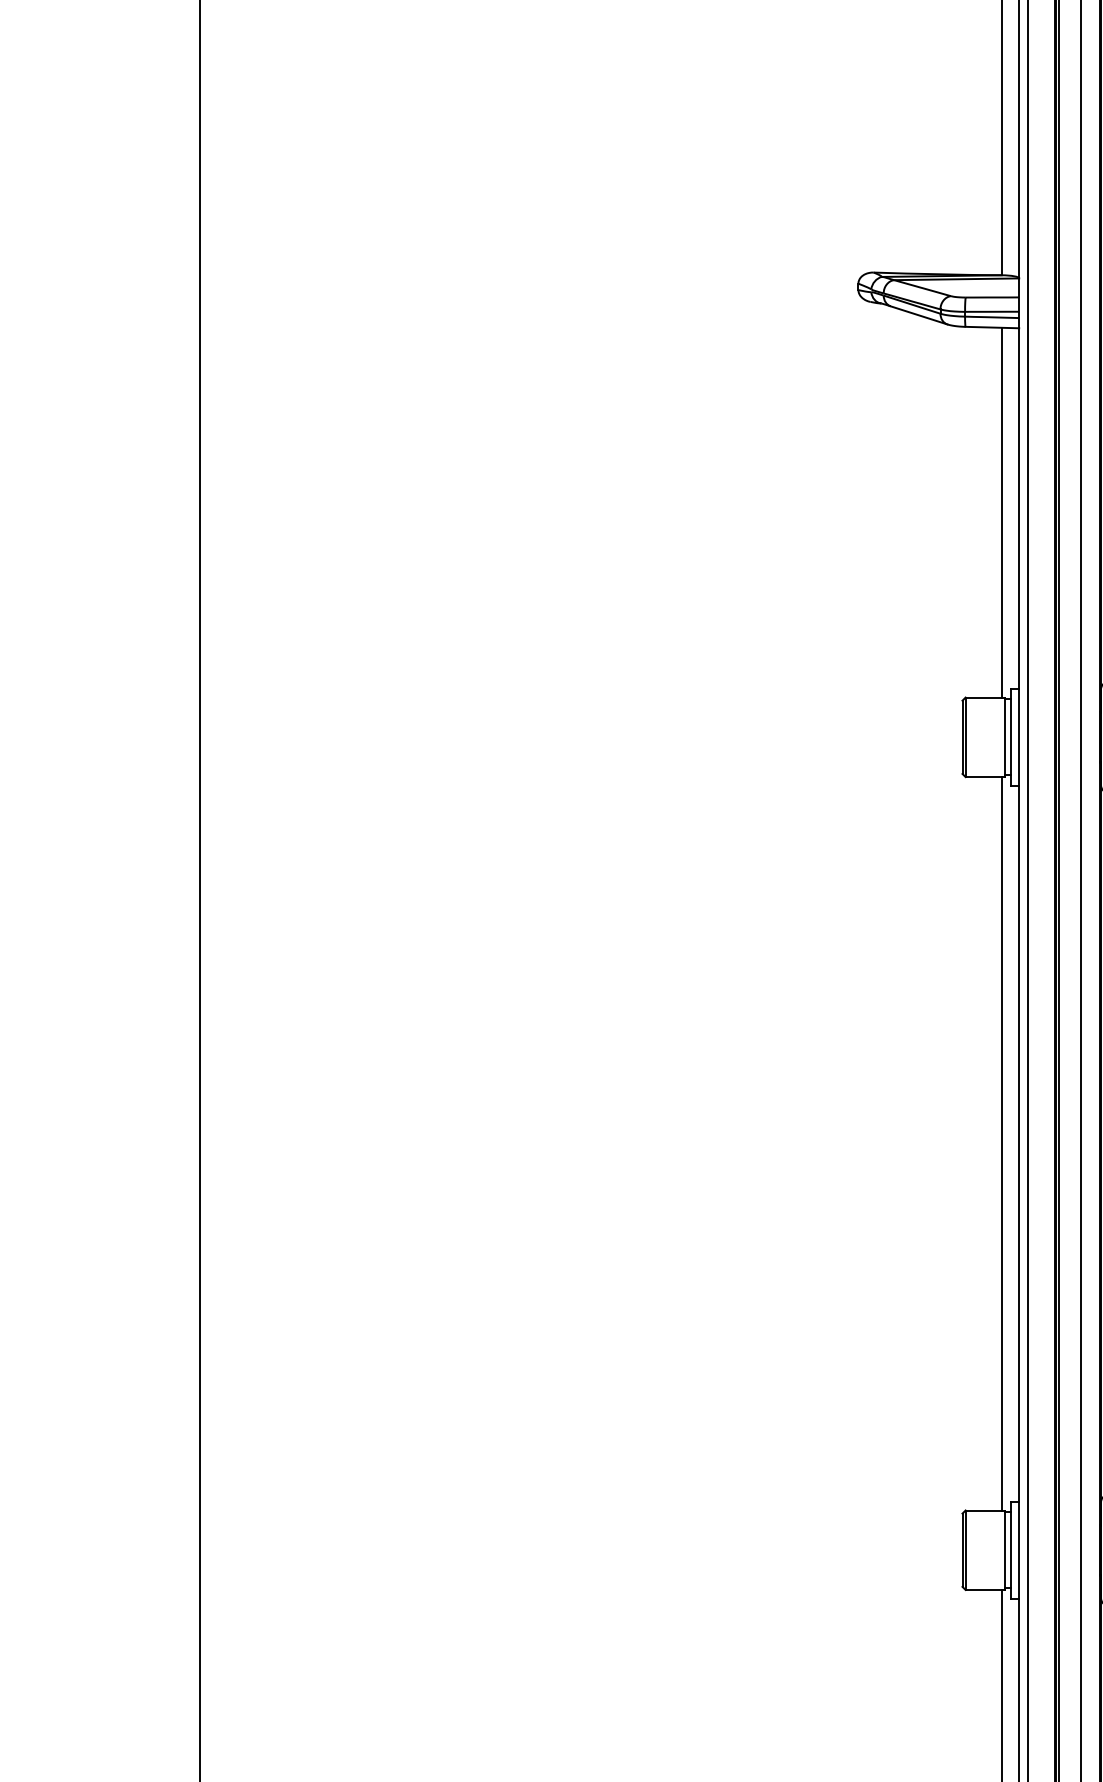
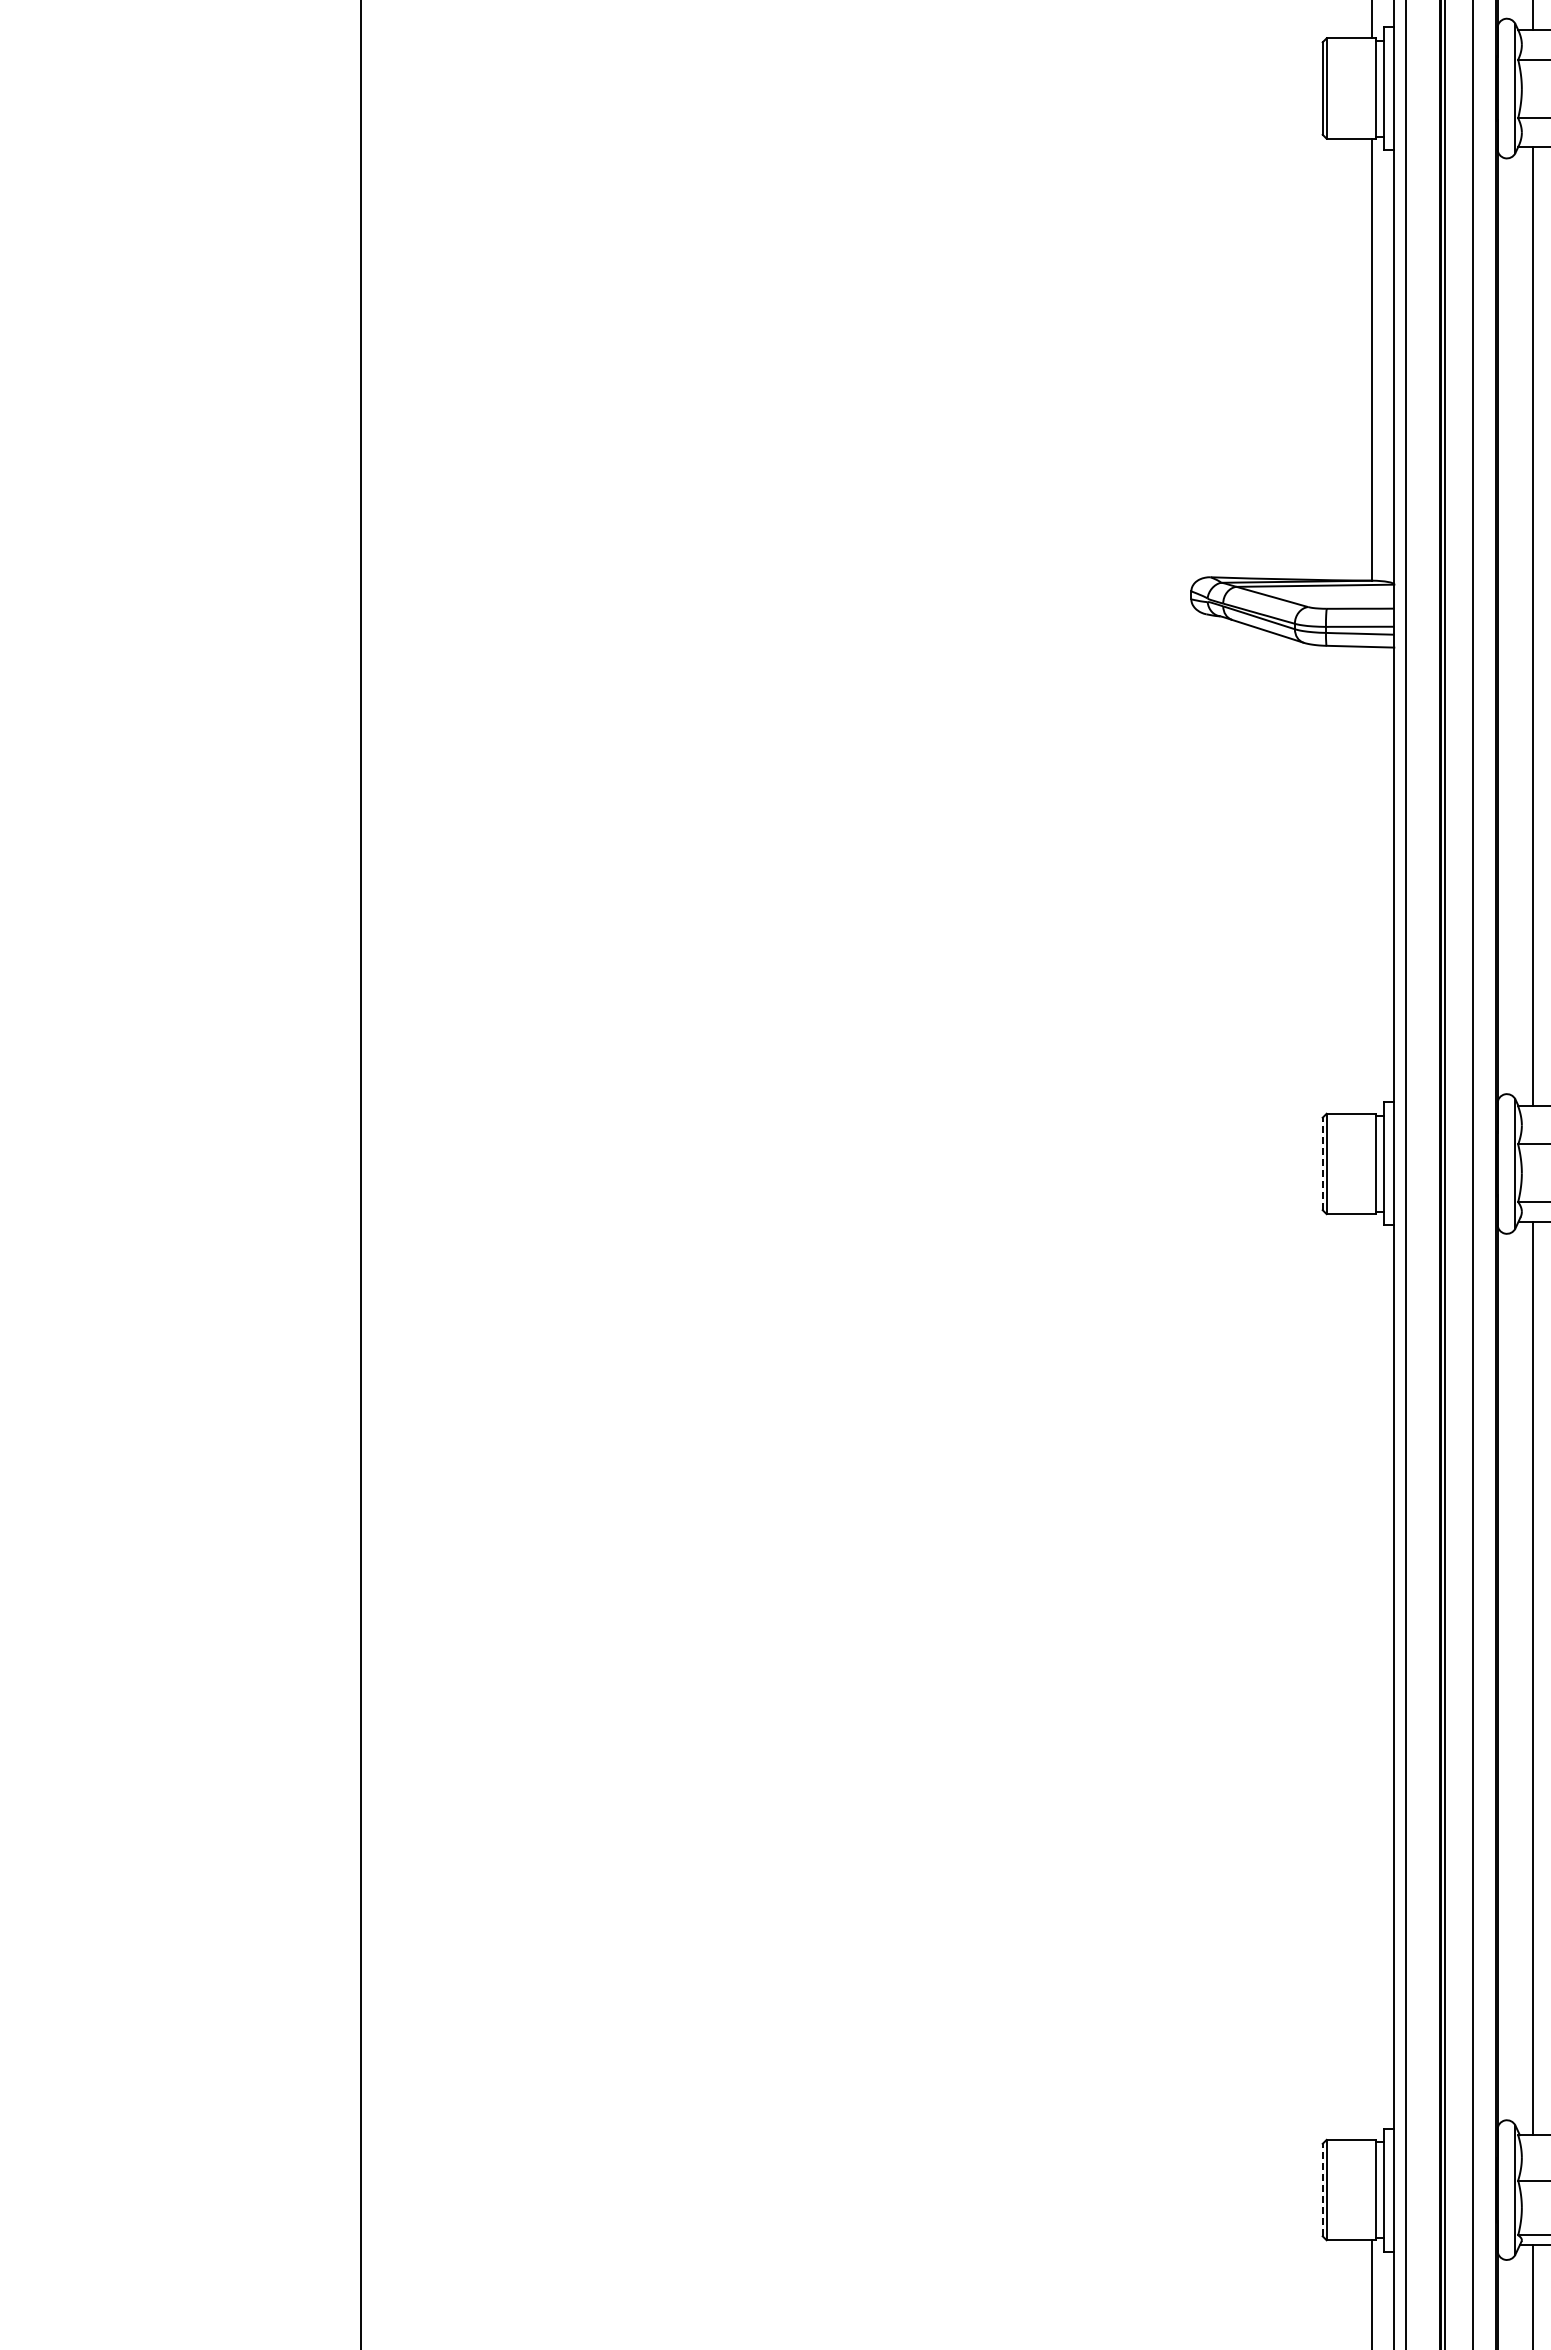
line: (1001, 512) -> (1372, 880), removed
line: (962, 736) -> (1322, 1163), solid -> dashed
line: (1001, 1143) -> (1372, 1676), removed
line: (962, 1549) -> (1322, 2189), solid -> dashed

